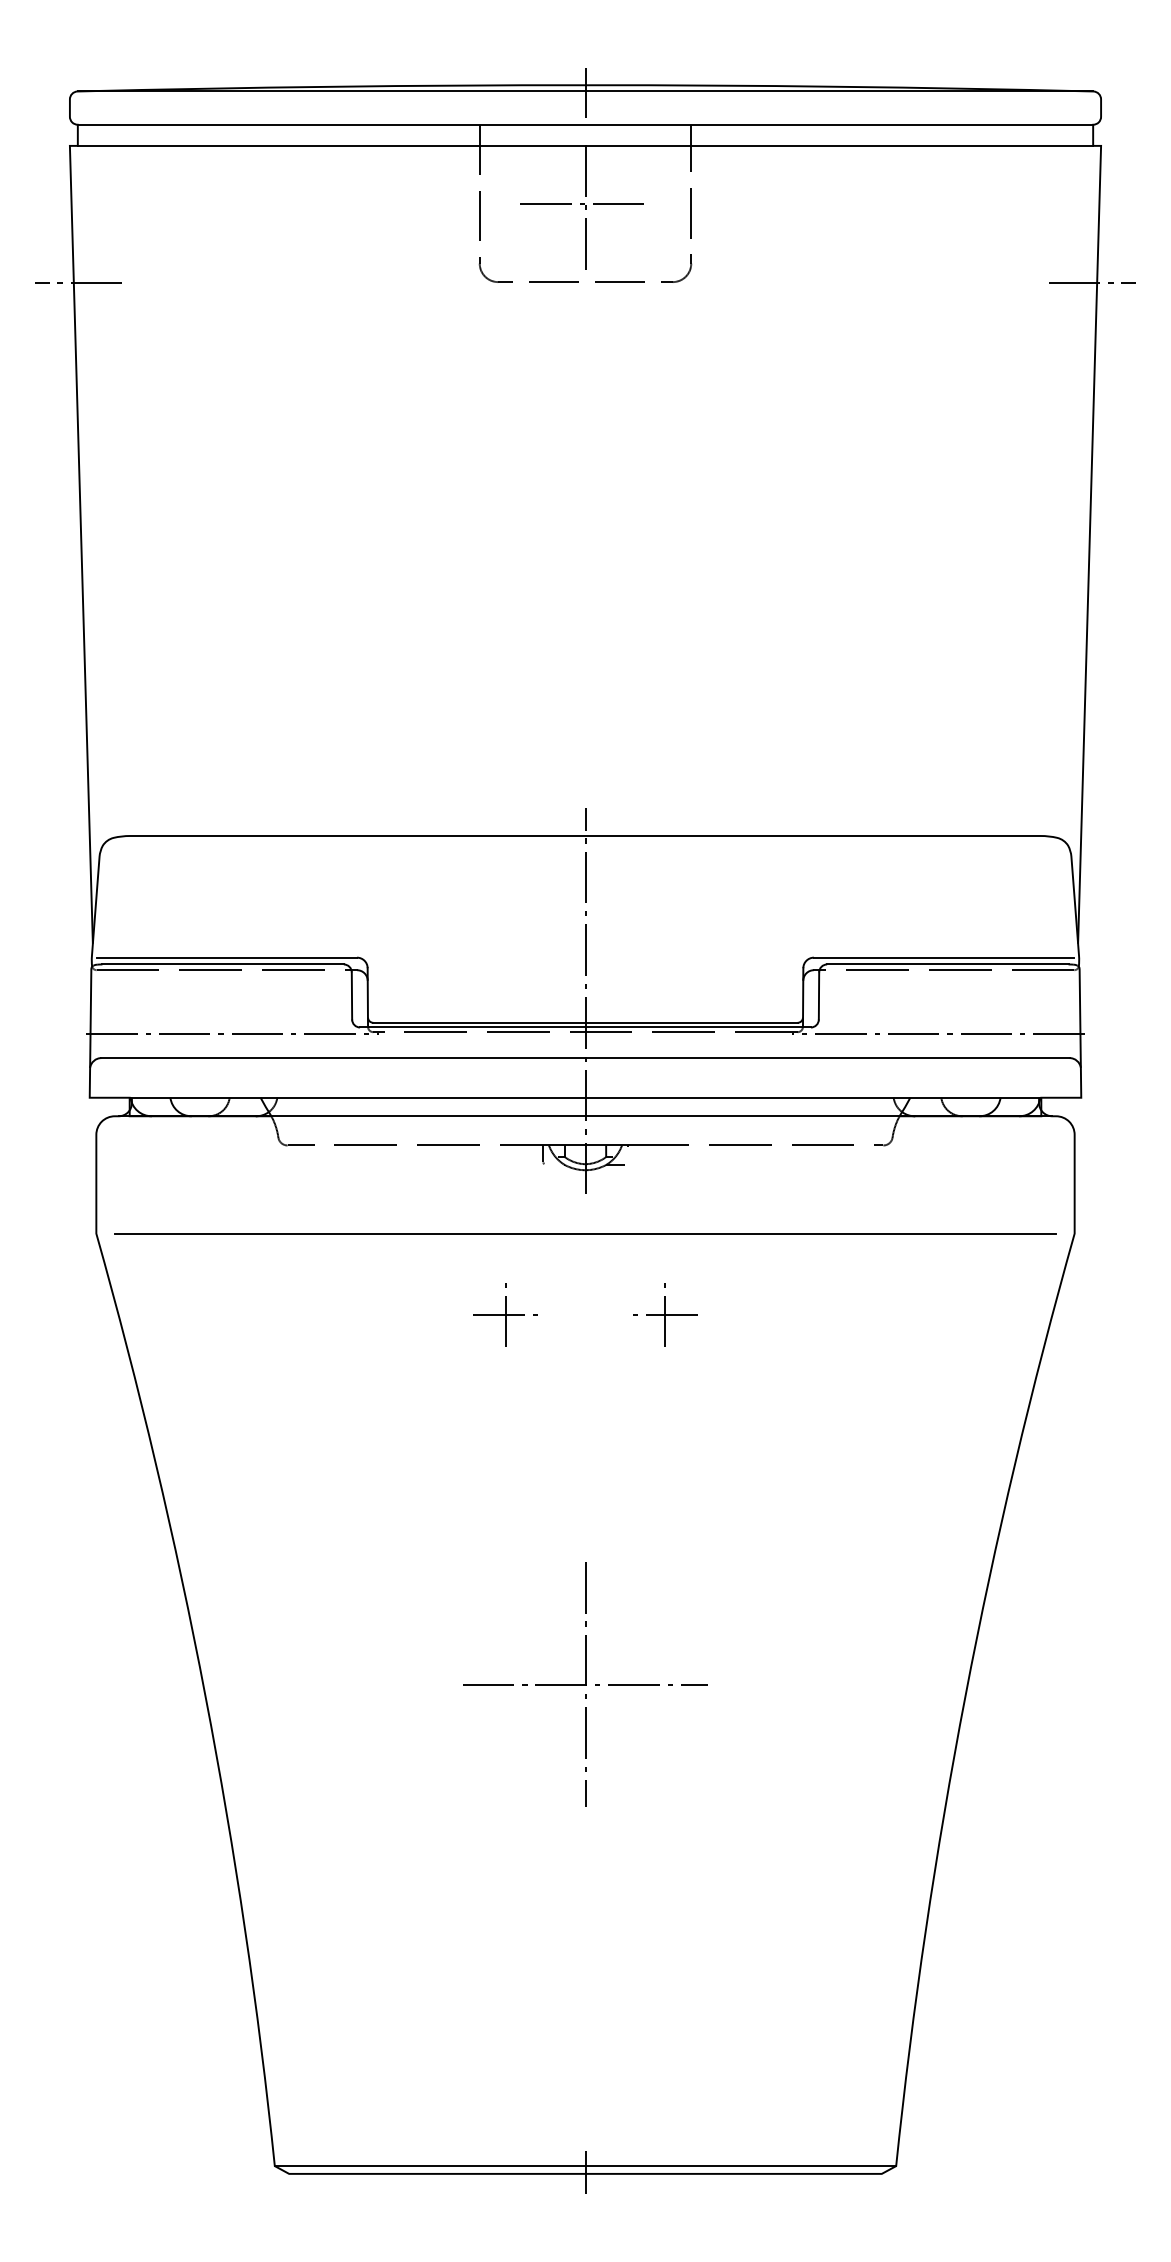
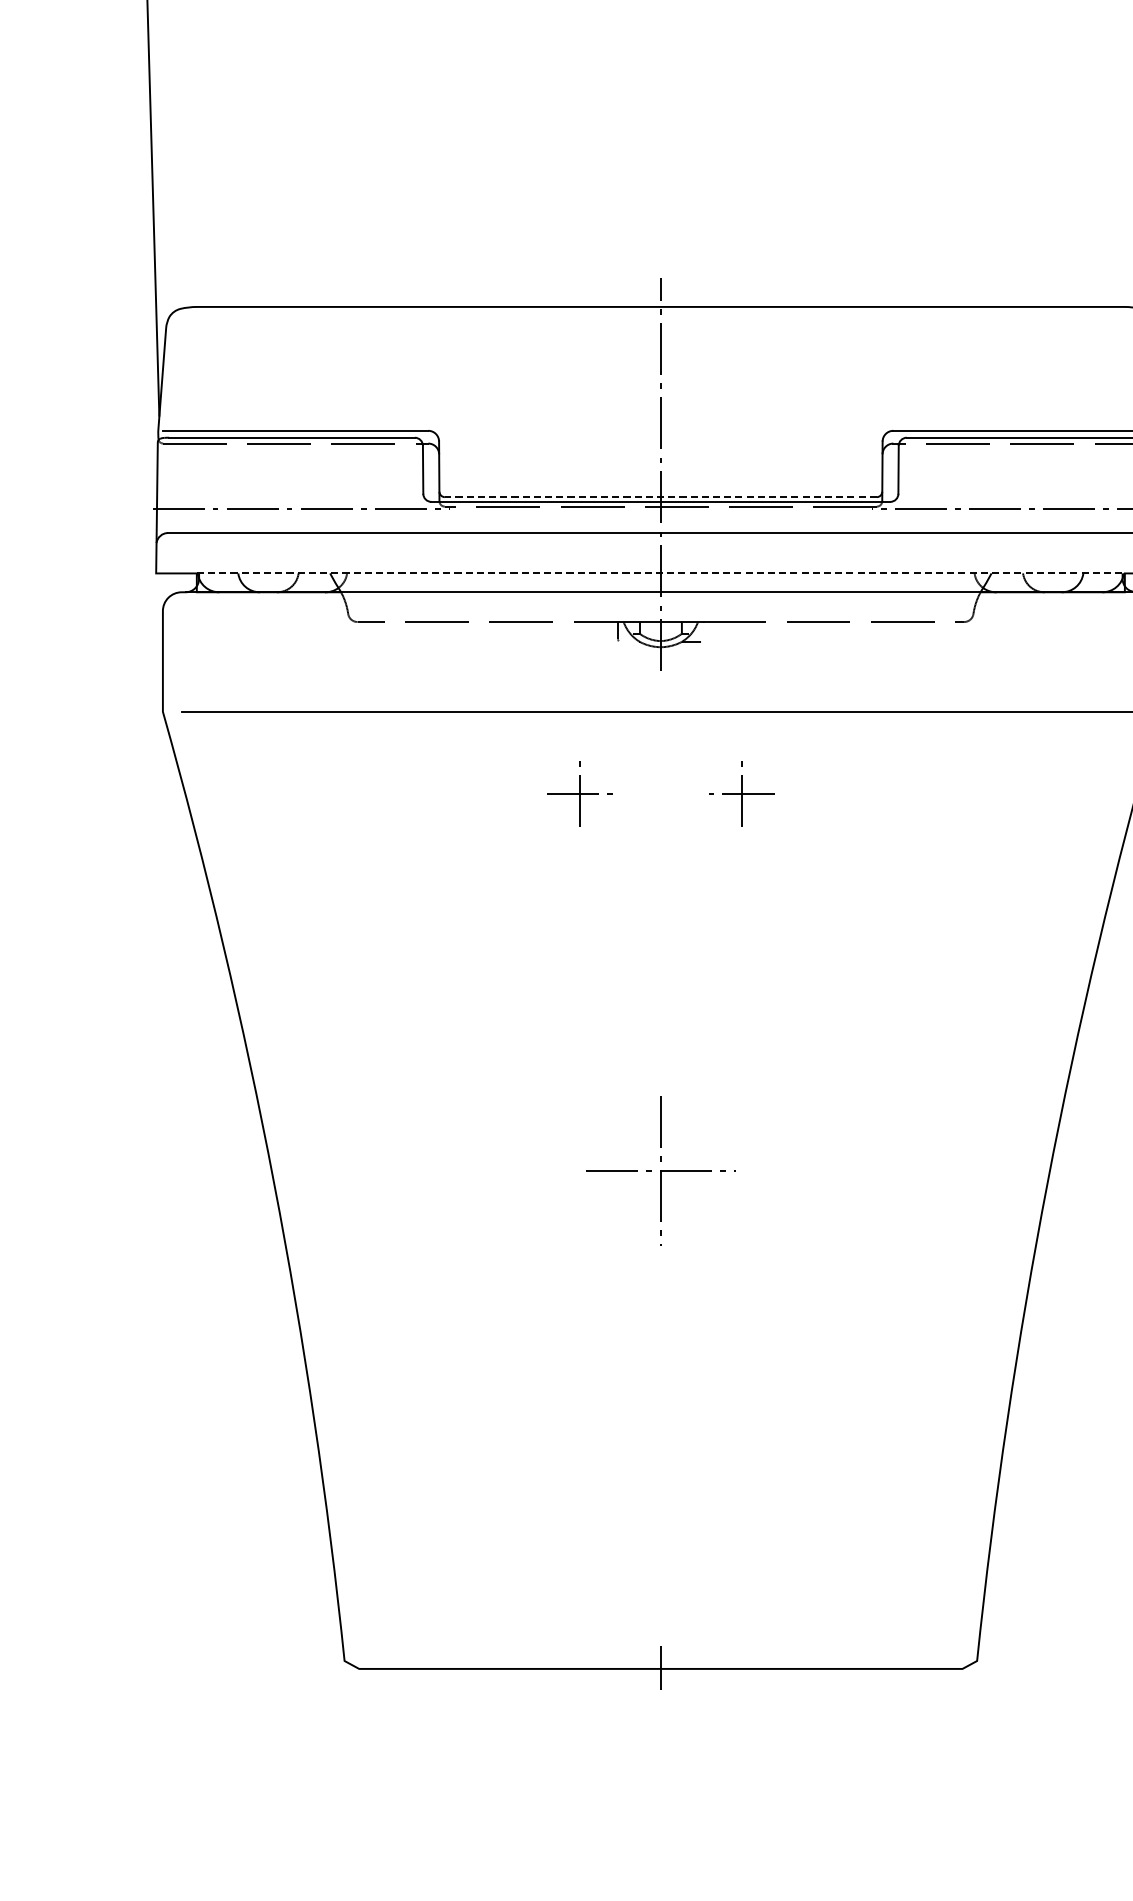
line: (585, 1022) -> (660, 496), solid -> dashed
line: (585, 1097) -> (660, 573), solid -> dashed
part: (585, 1684) -> (660, 1170), size x0.6
line: (585, 2166) -> (660, 1661), removed

